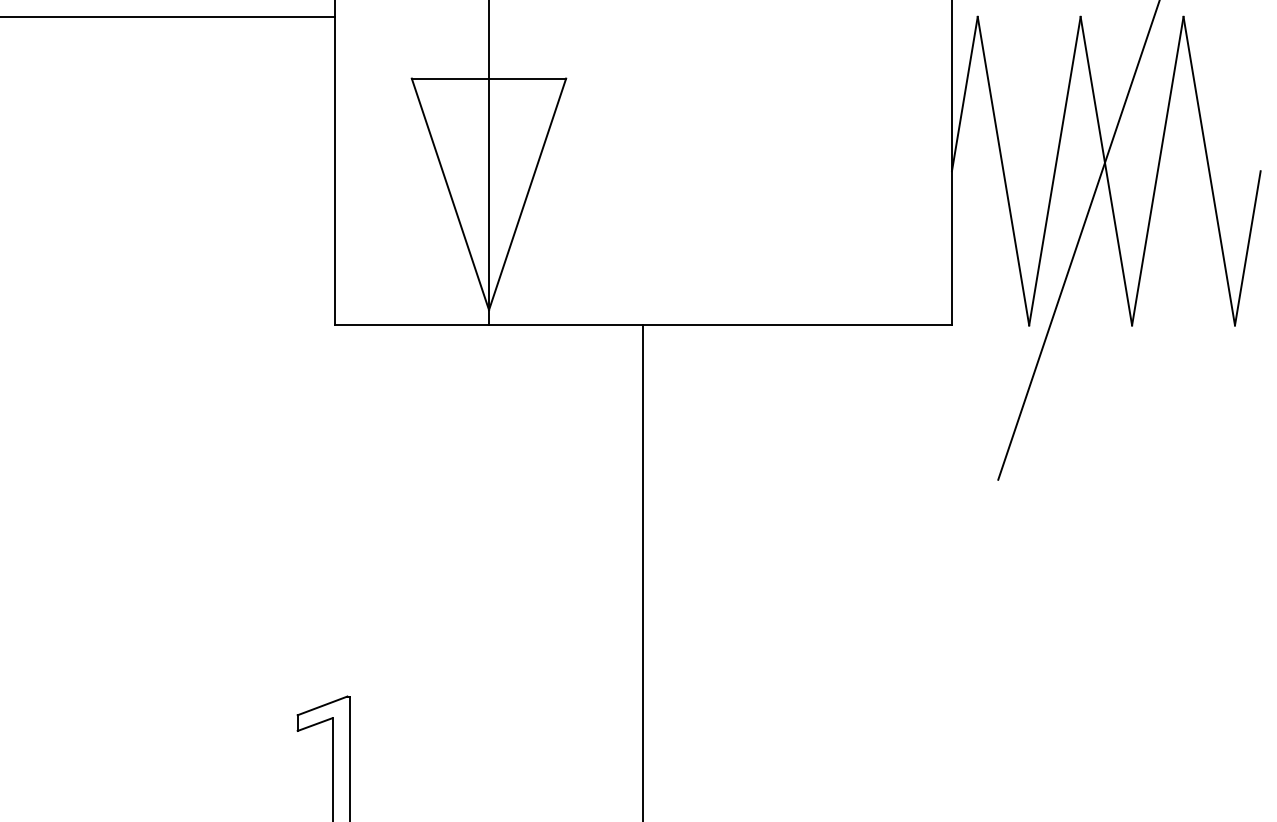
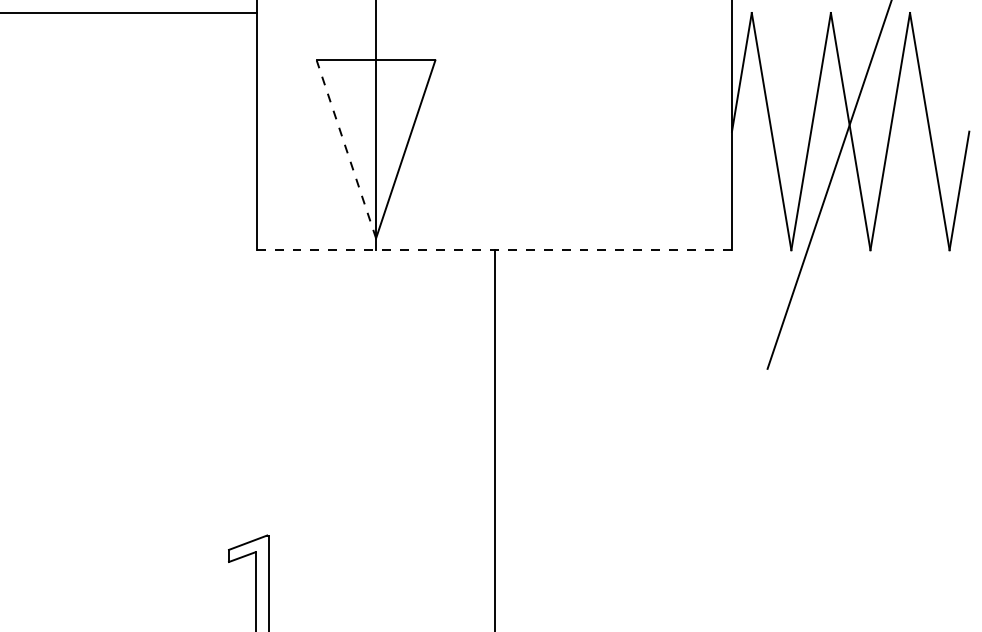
line: (450, 193) -> (346, 148), solid -> dashed
line: (643, 325) -> (494, 250), solid -> dashed

